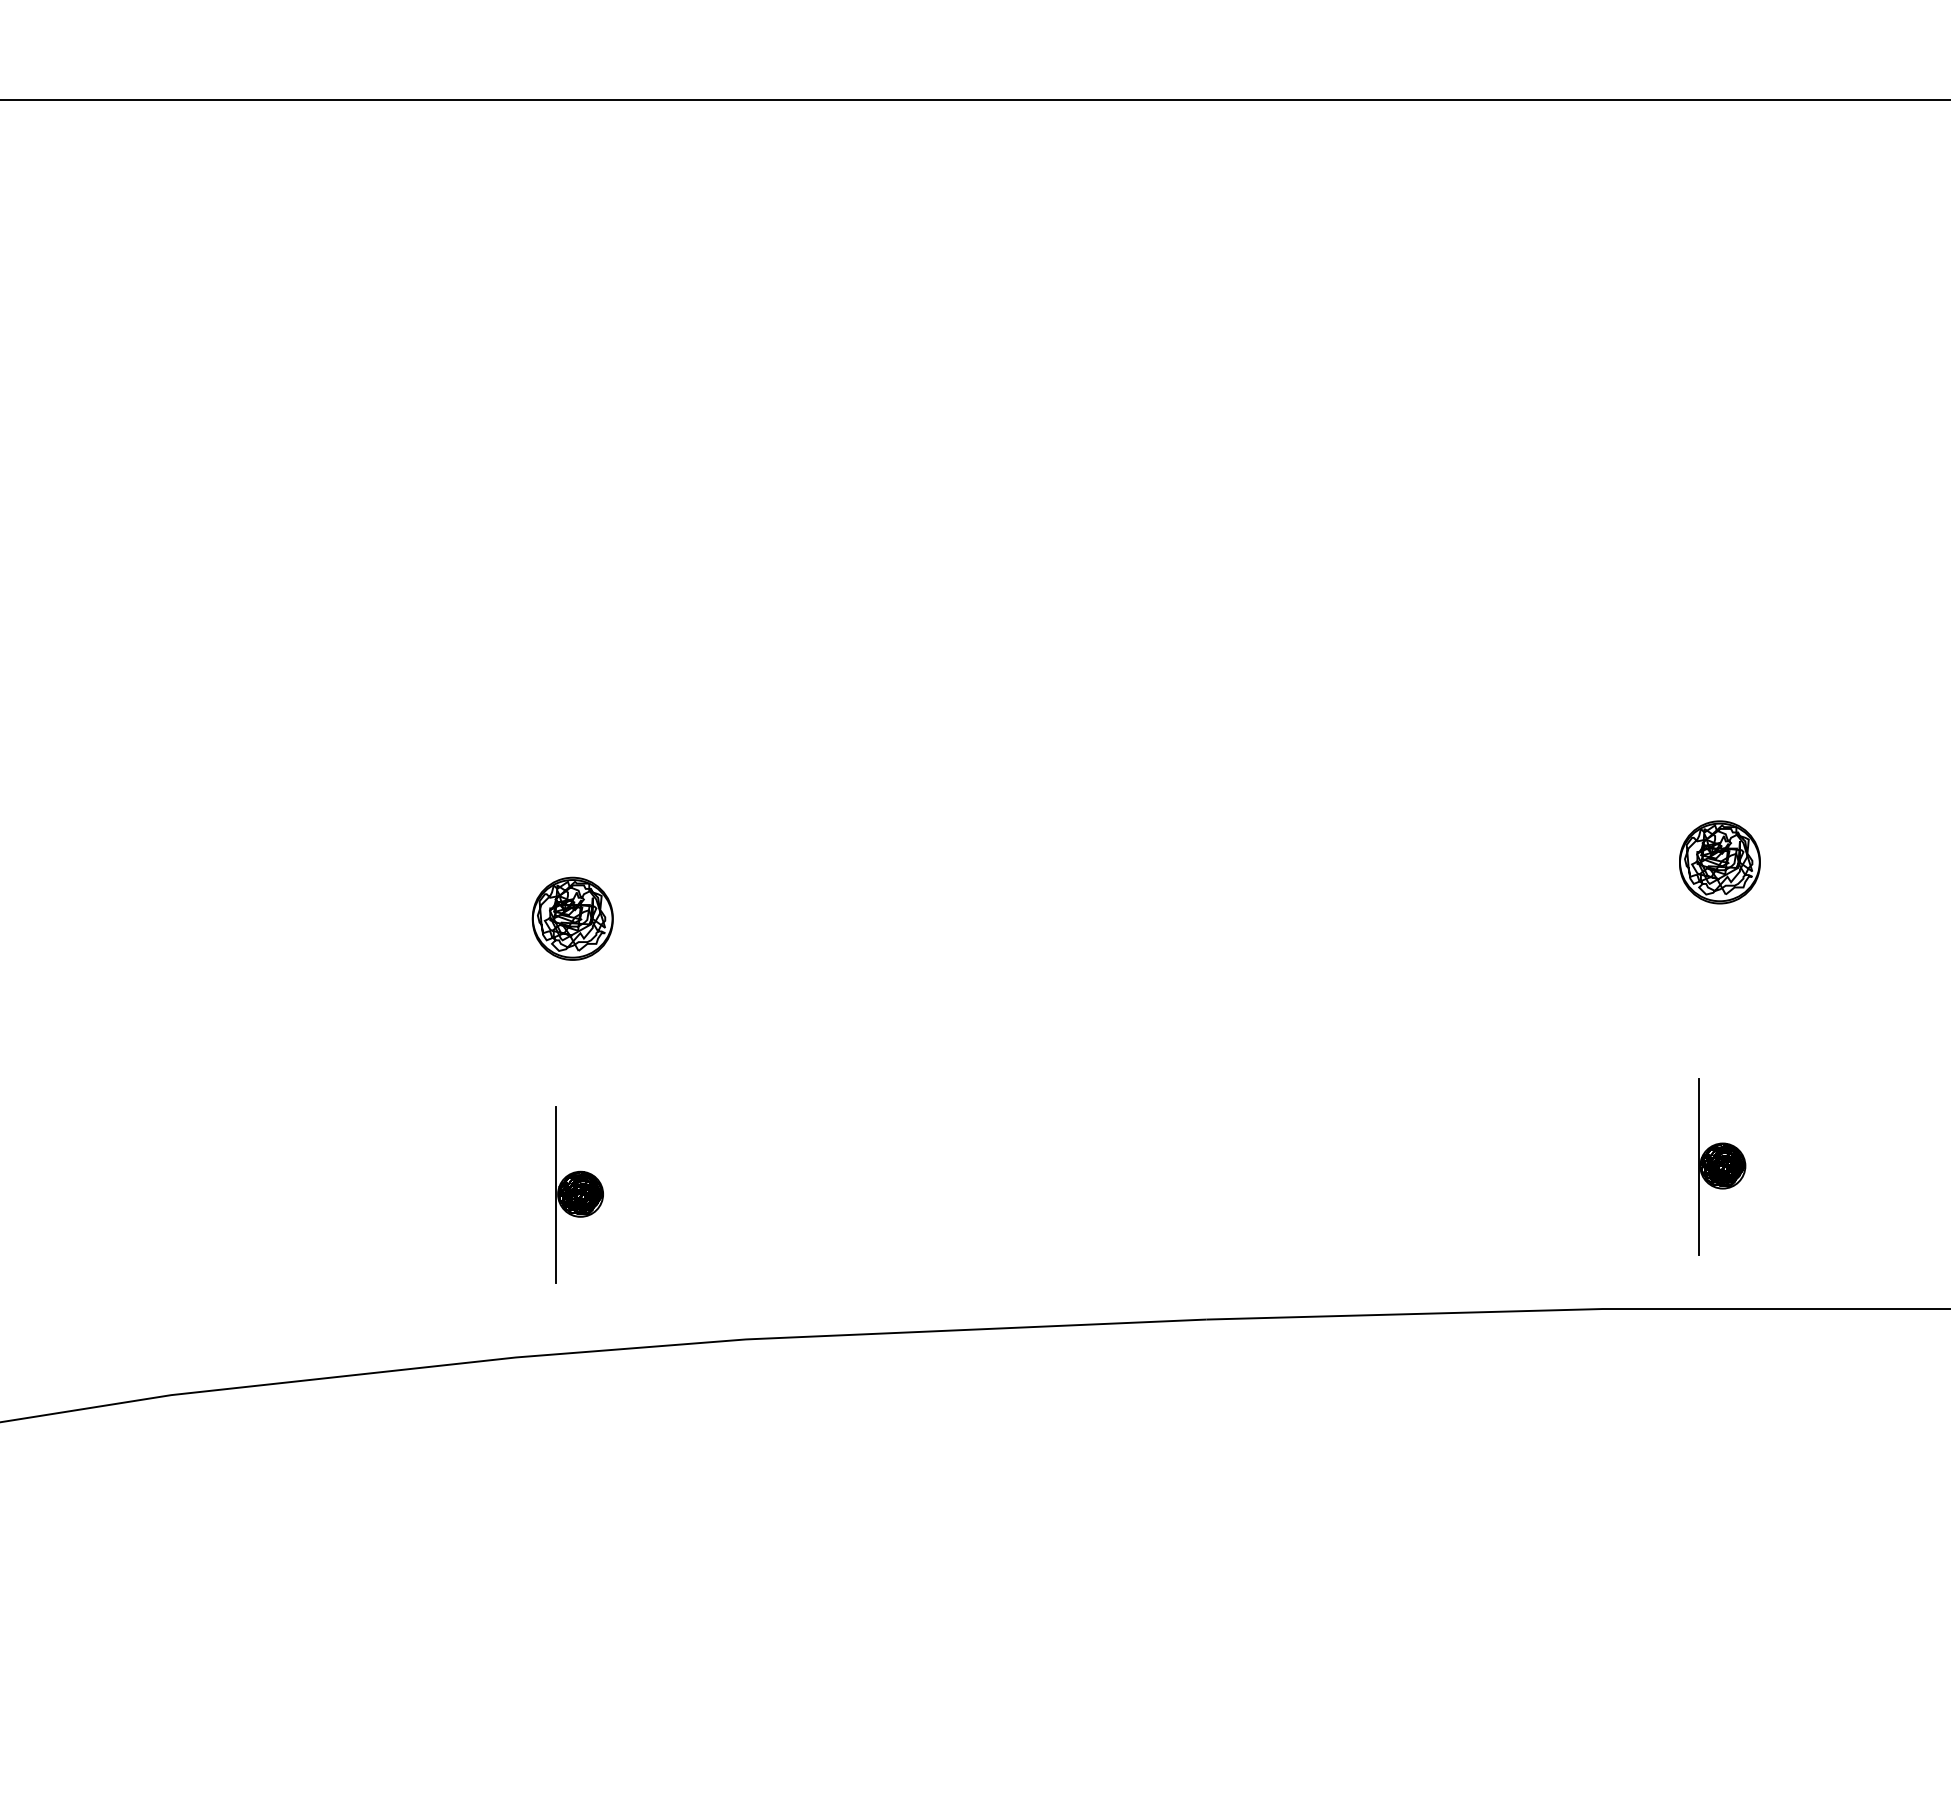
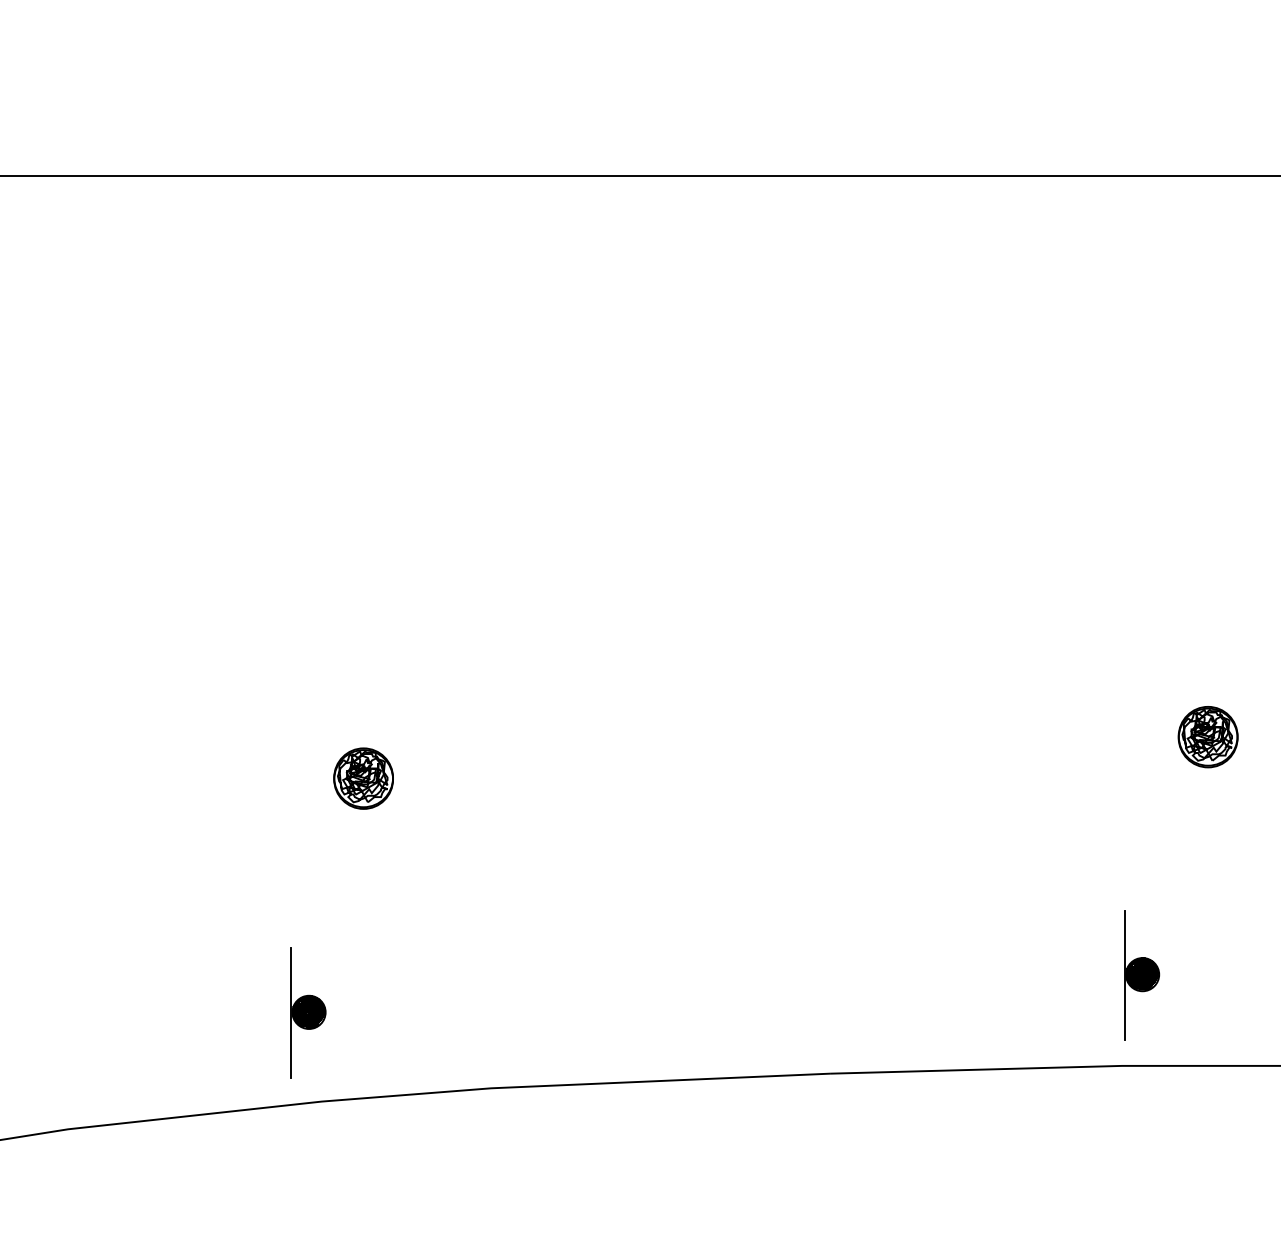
part: (1722, 1166) -> (1142, 974), moved
part: (579, 1194) -> (308, 1012), moved

